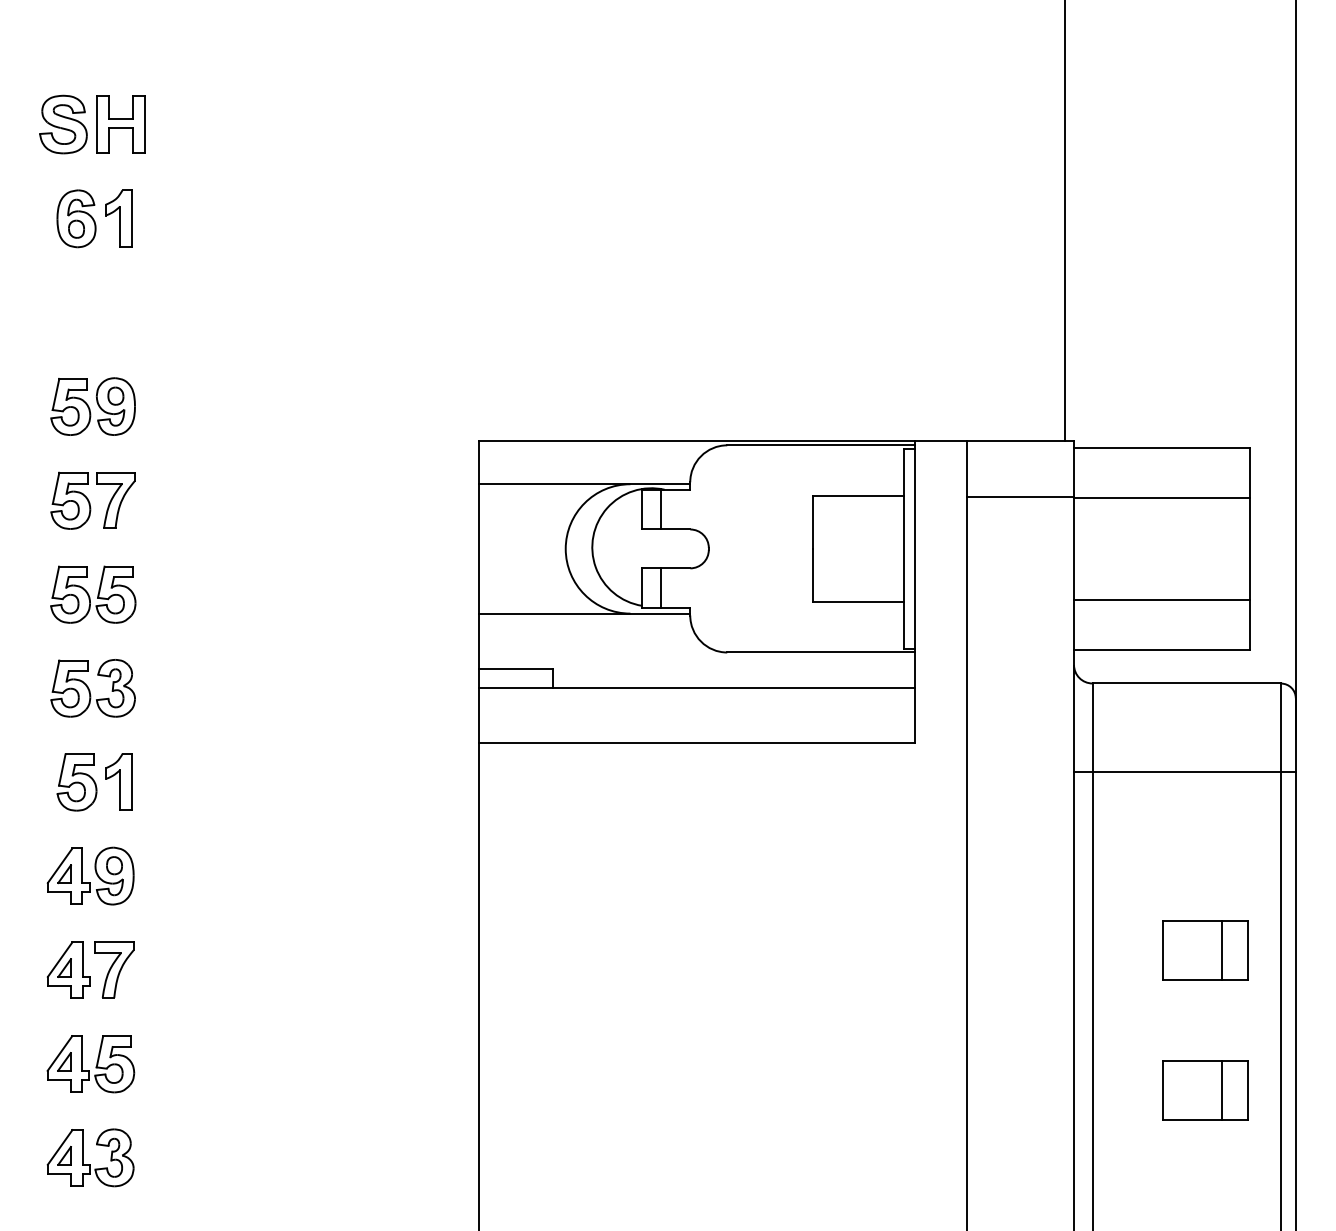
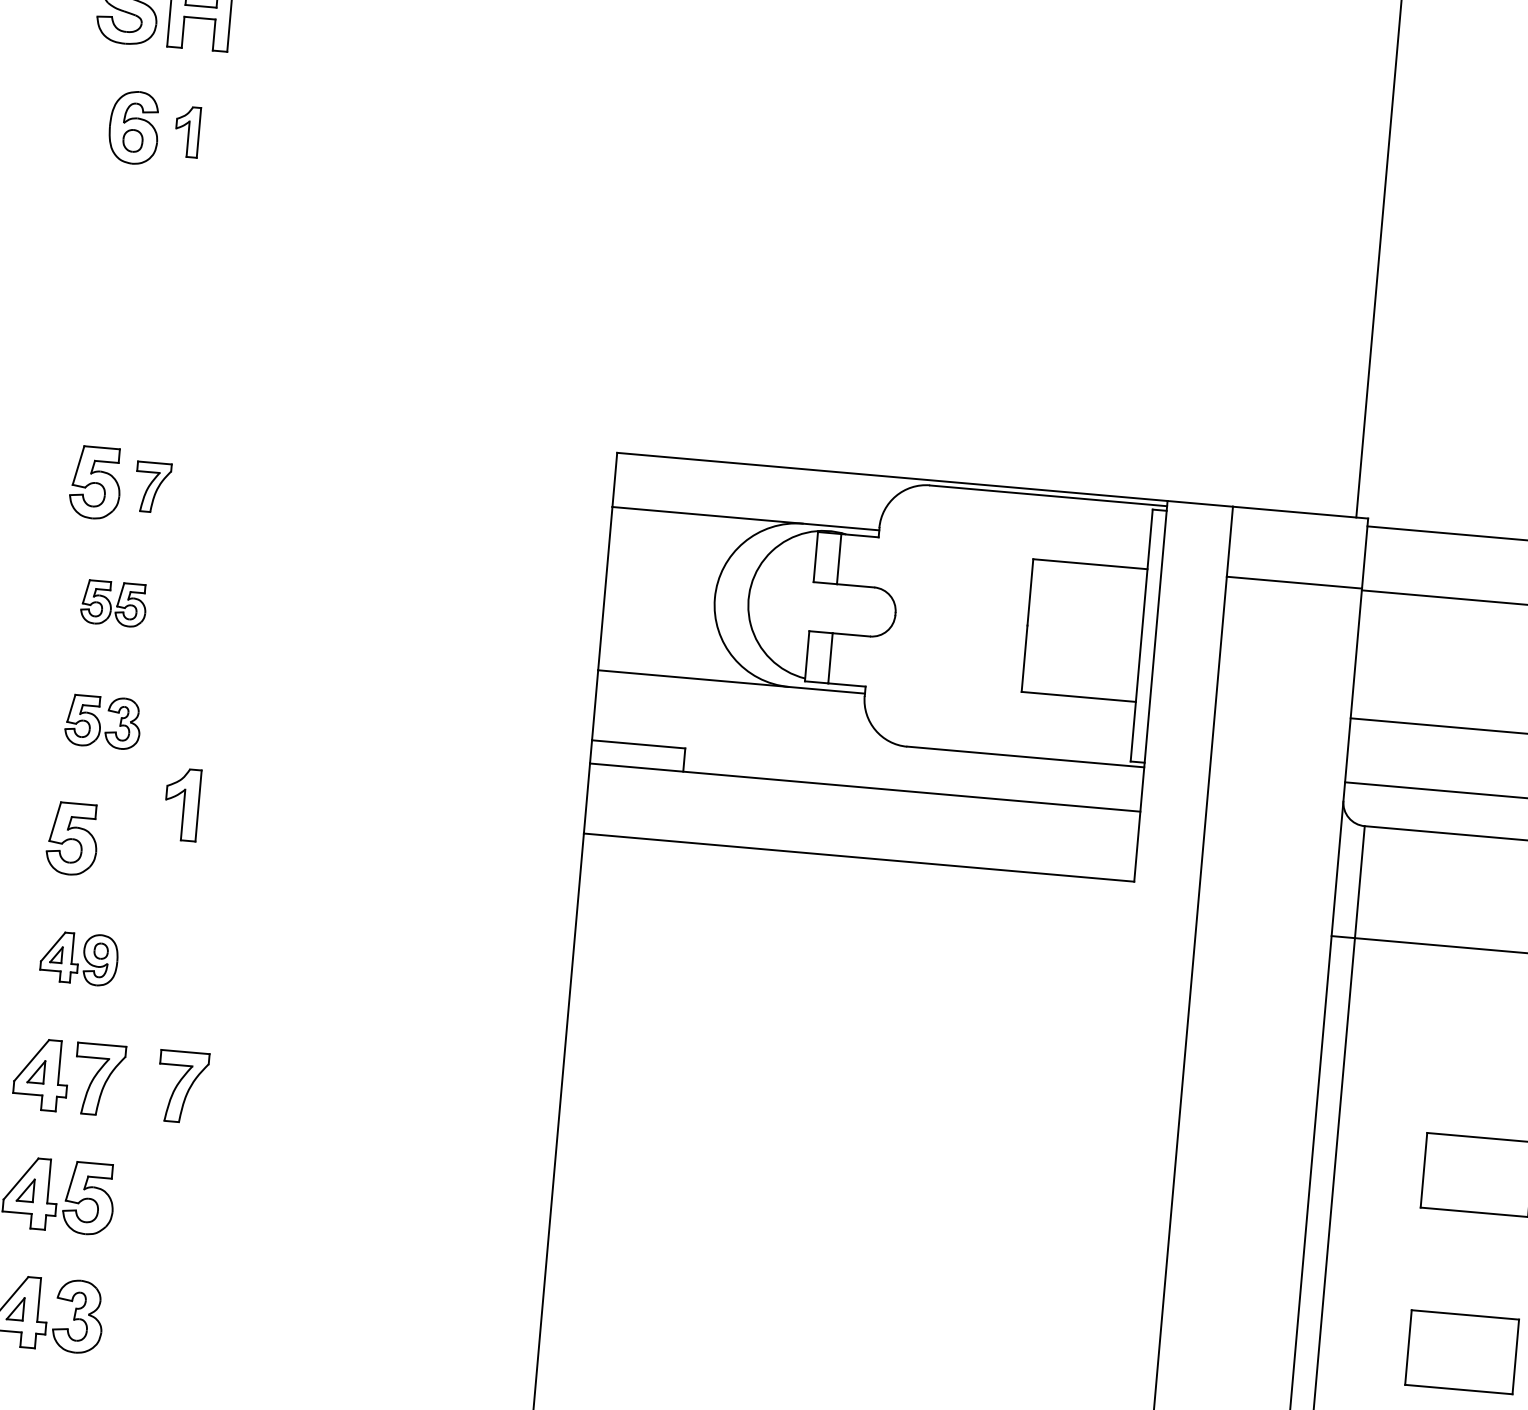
part: (118, 218) -> (187, 131), size x0.7
part: (92, 406) -> (133, 366), removed
part: (115, 500) -> (152, 487), size x0.7
part: (93, 594) -> (114, 603), size x0.6
part: (92, 688) -> (102, 722), size x0.7
part: (118, 781) -> (181, 804), moved
part: (90, 875) -> (79, 957), size x0.7
line: (1222, 949) -> (1499, 1176), removed
part: (180, 969) -> (182, 1086), added
line: (1222, 1090) -> (1483, 1354), removed

